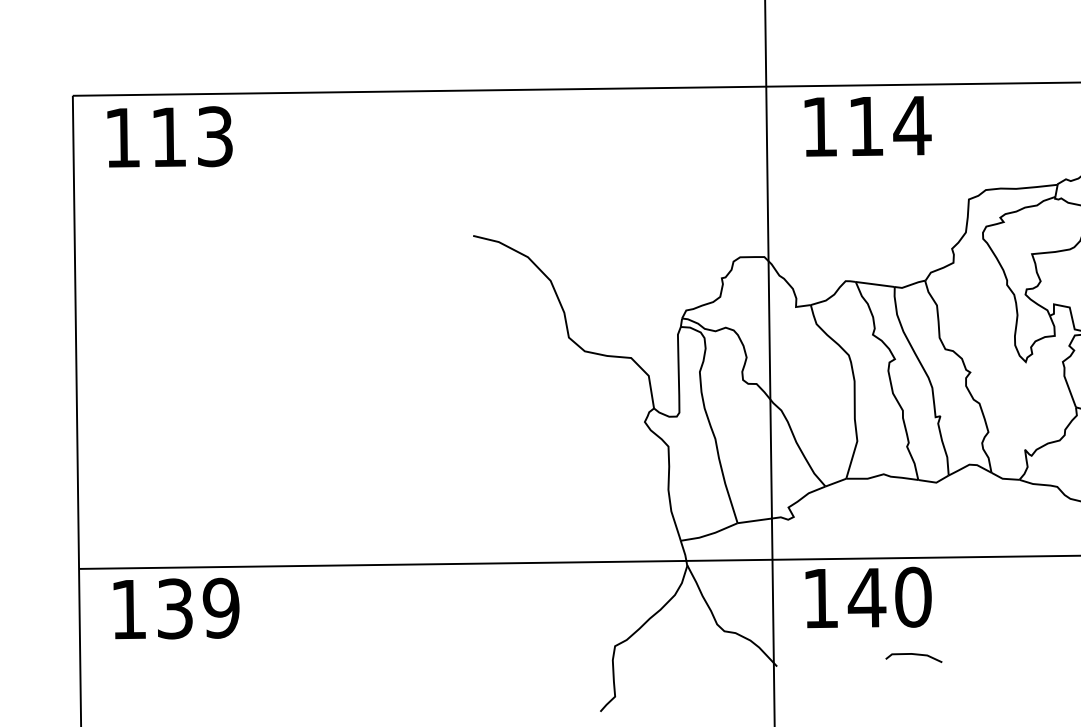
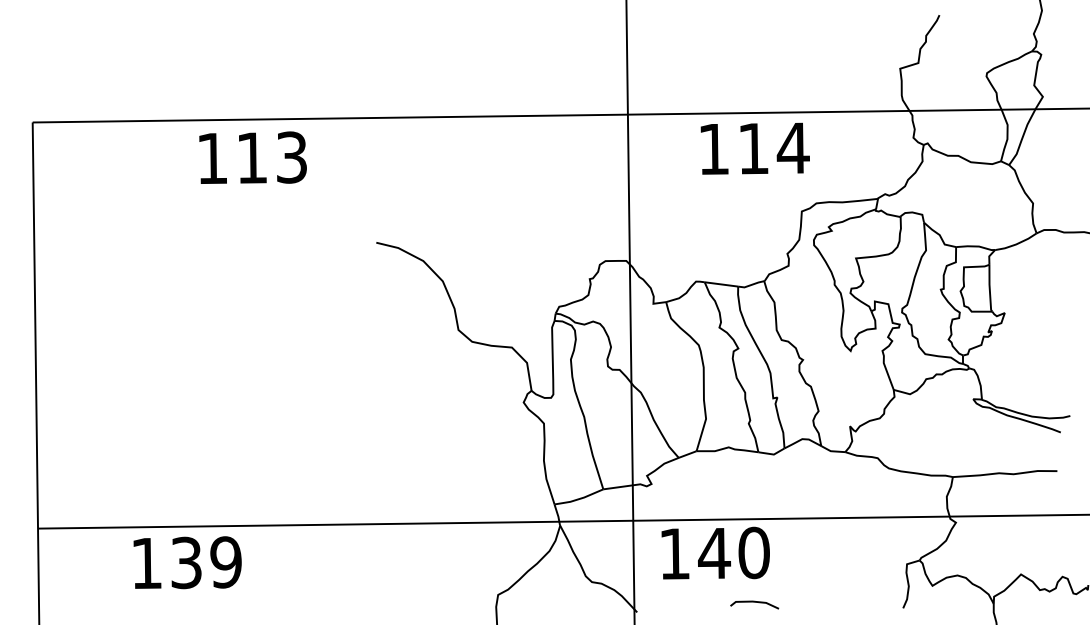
text: (867, 126) -> (754, 148), moved
text: (169, 136) -> (252, 157), moved
text: (176, 608) -> (187, 562), moved

